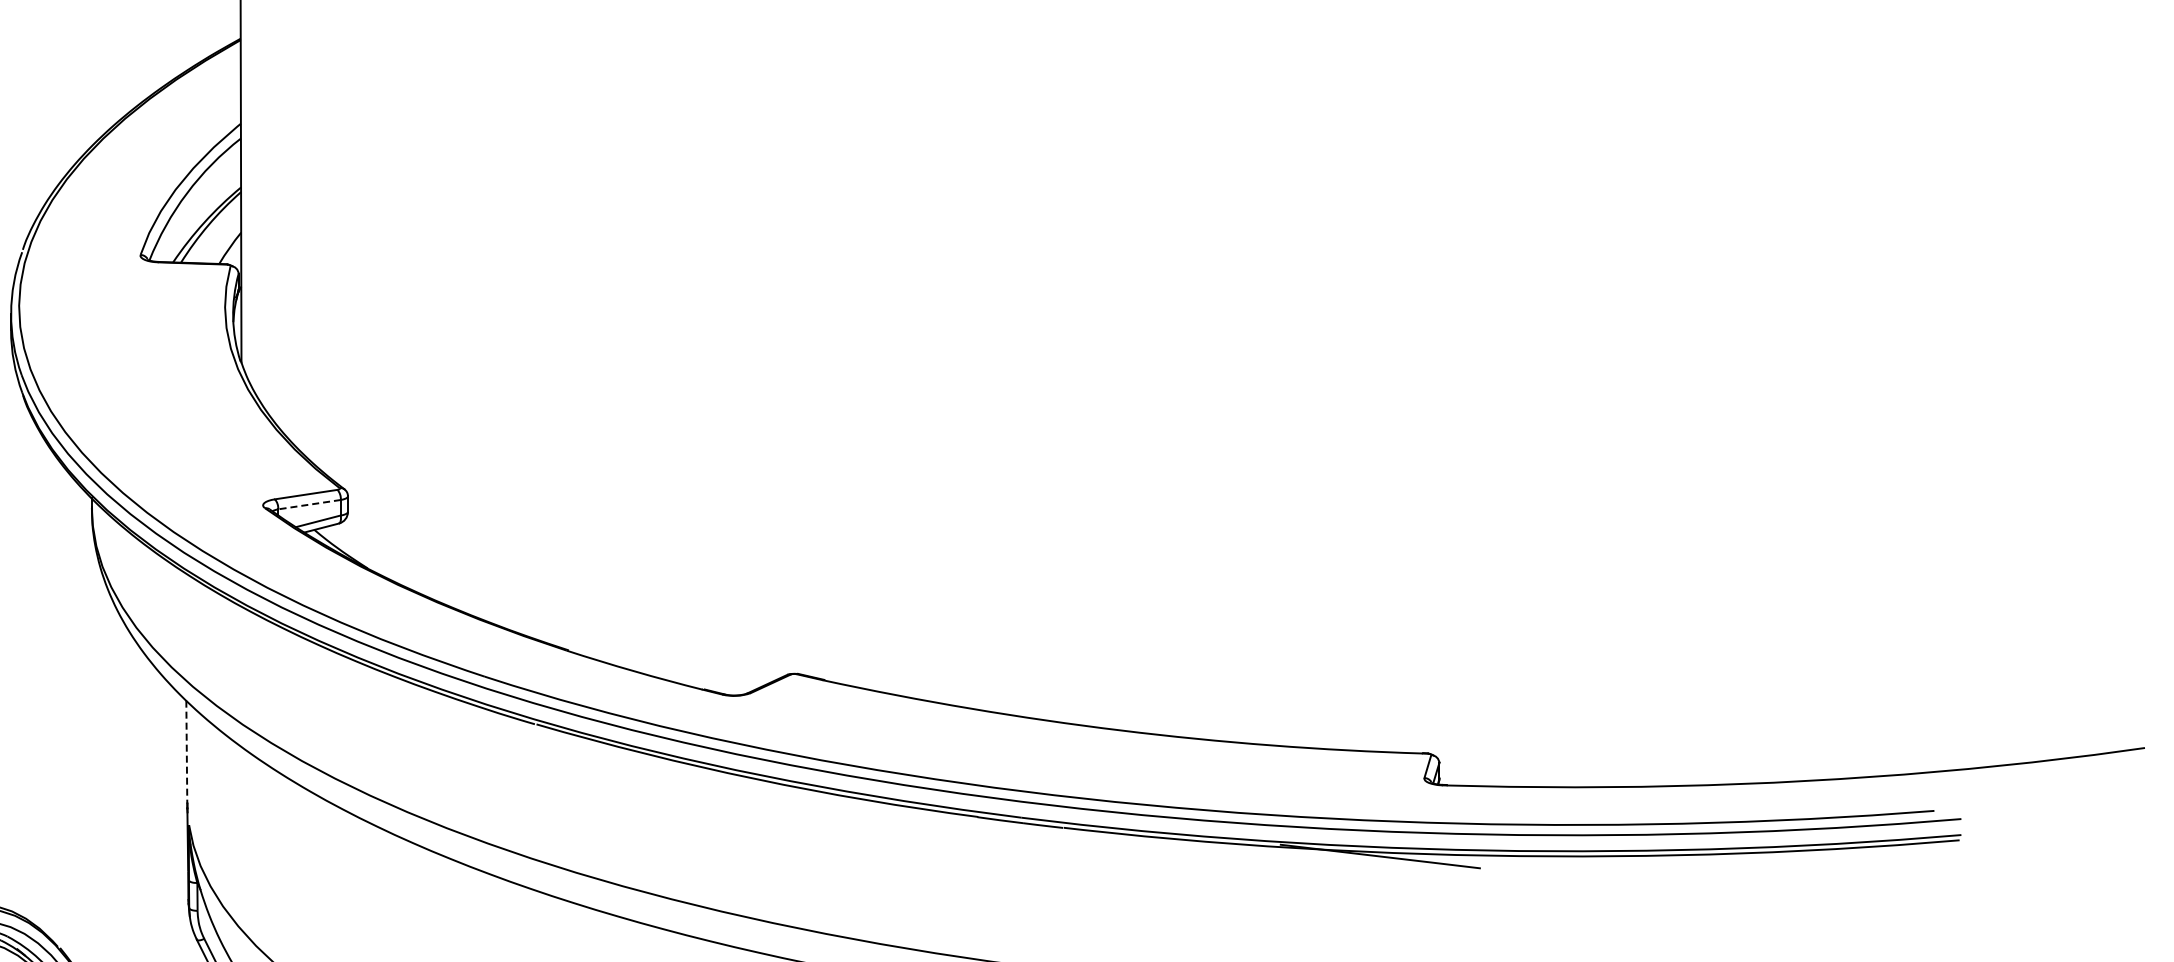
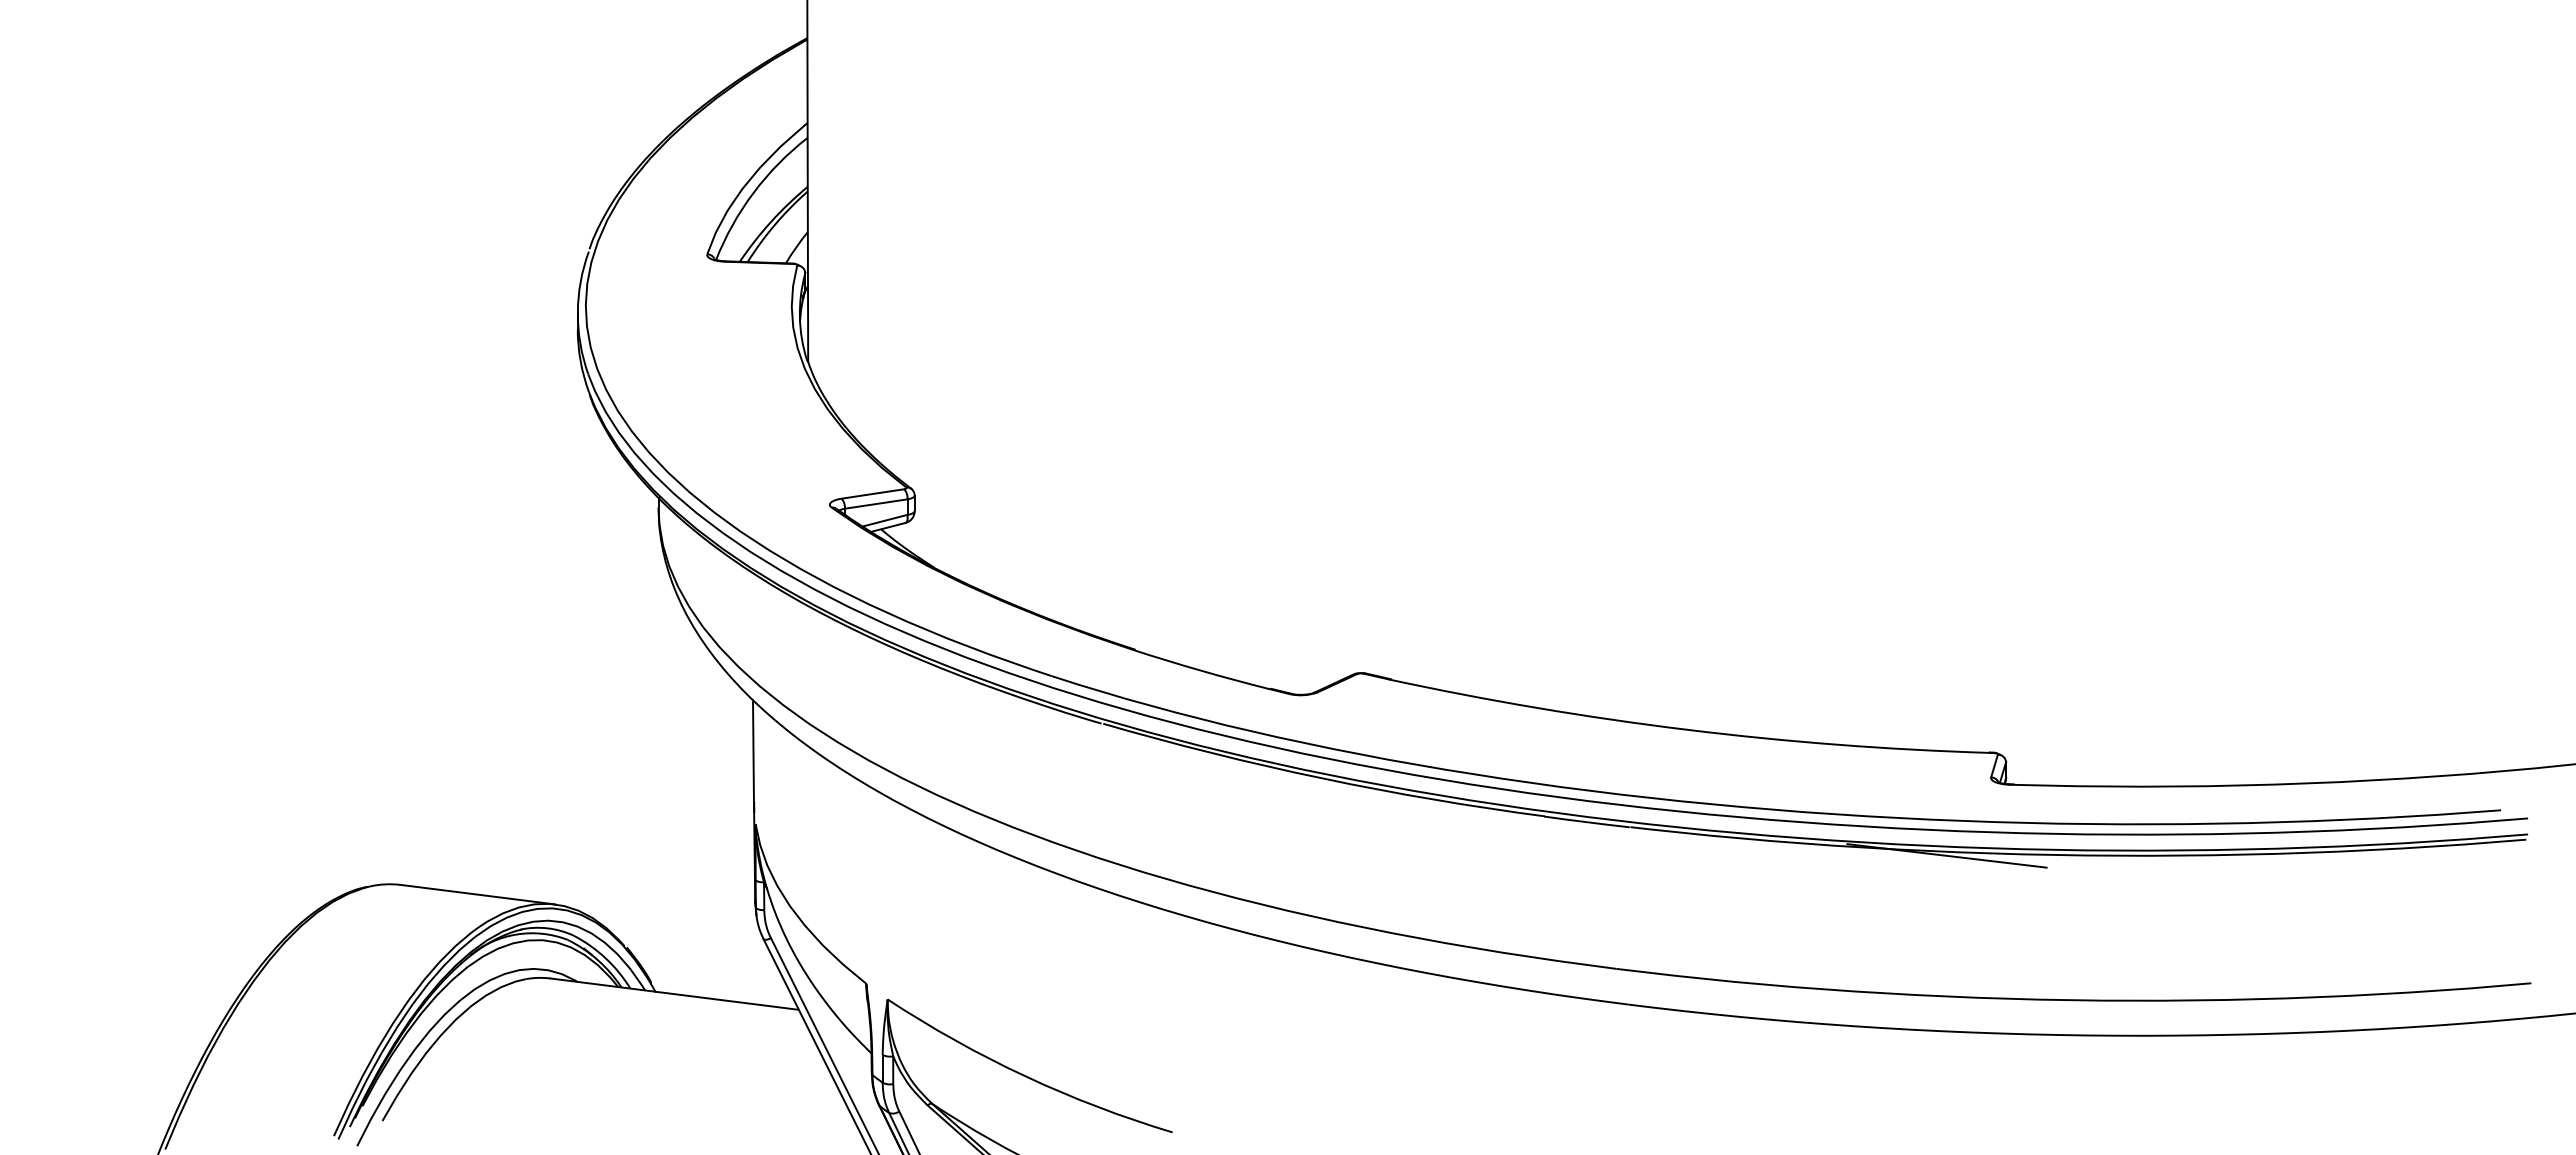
line: (309, 505) -> (876, 504), dashed -> solid
line: (186, 752) -> (753, 751), dashed -> solid

